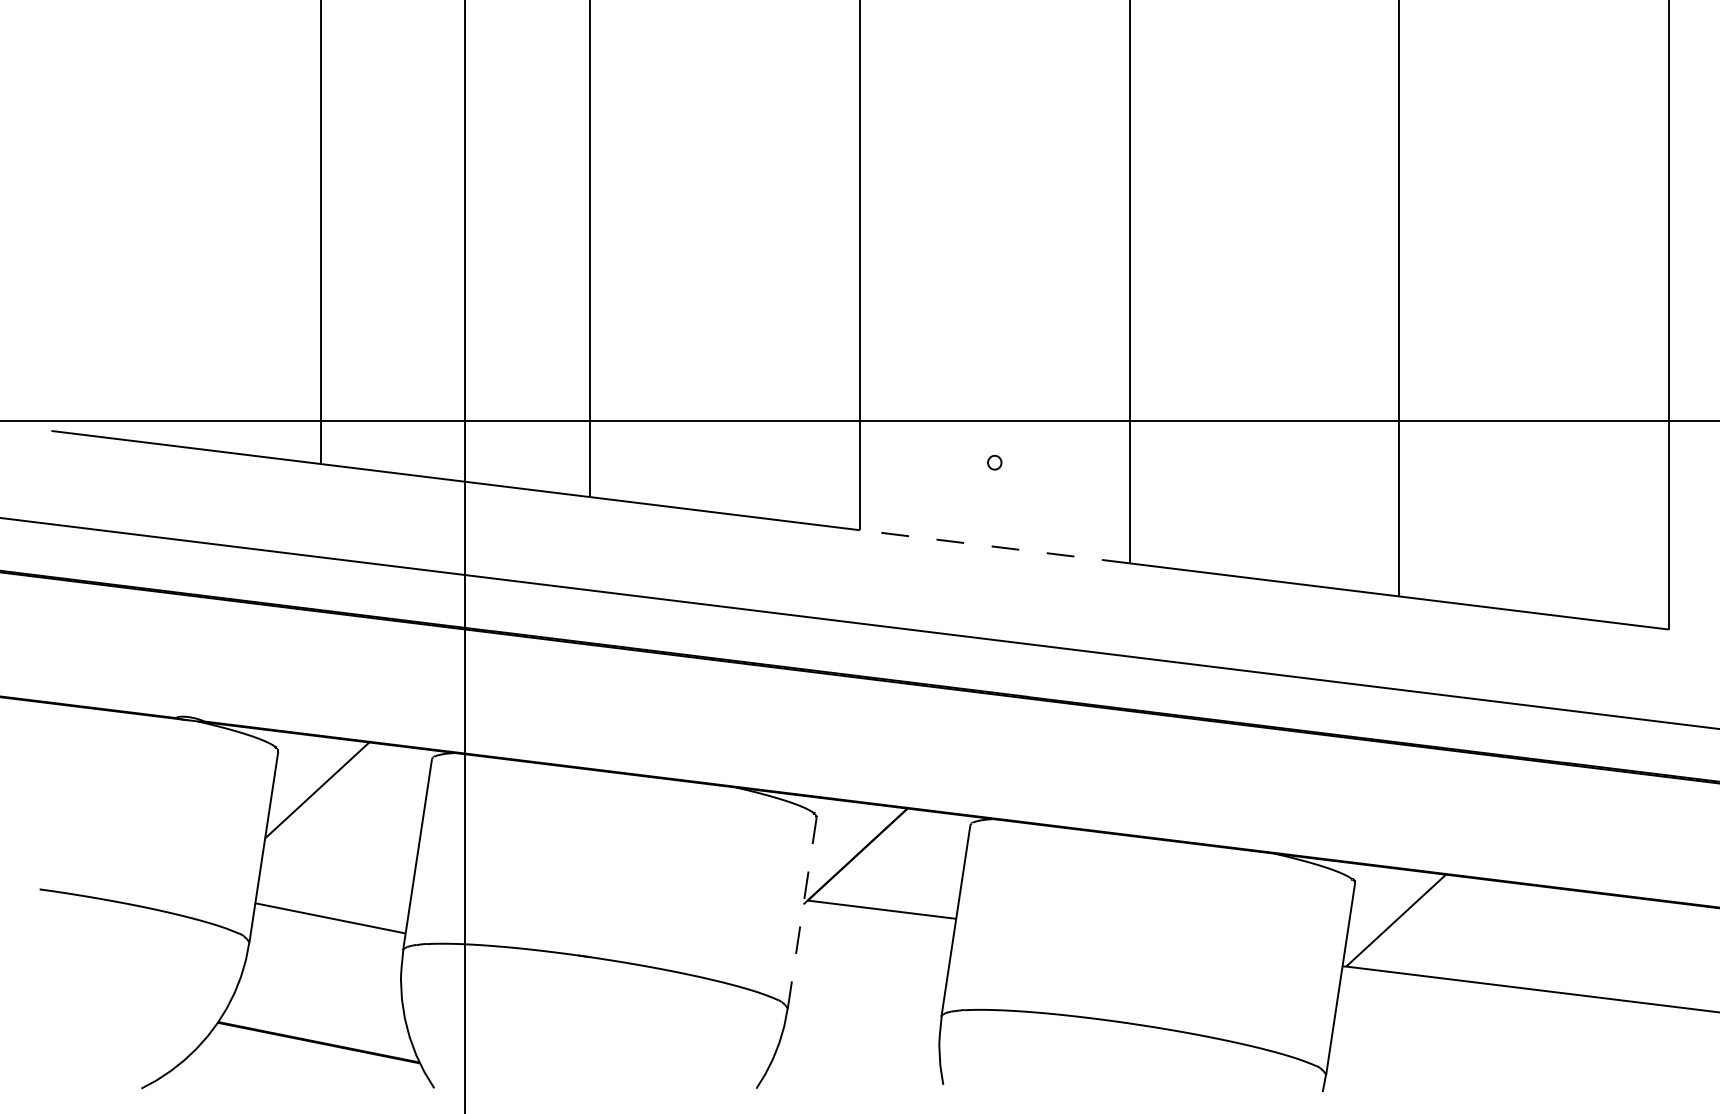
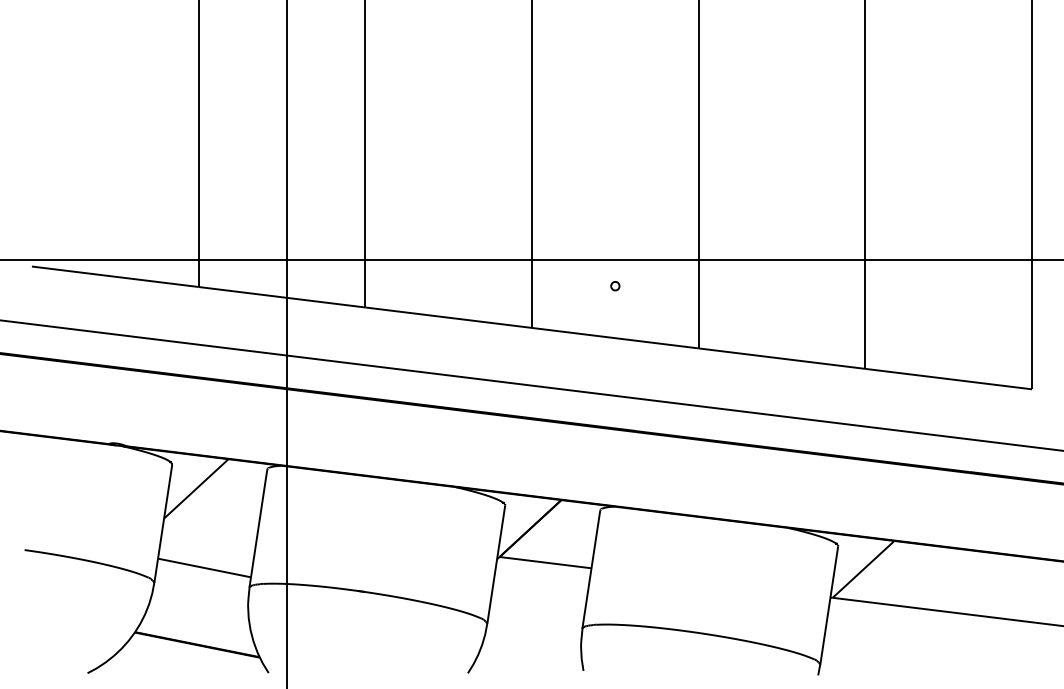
line: (995, 547) -> (615, 338), dashed -> solid
line: (802, 912) -> (496, 564), dashed -> solid

